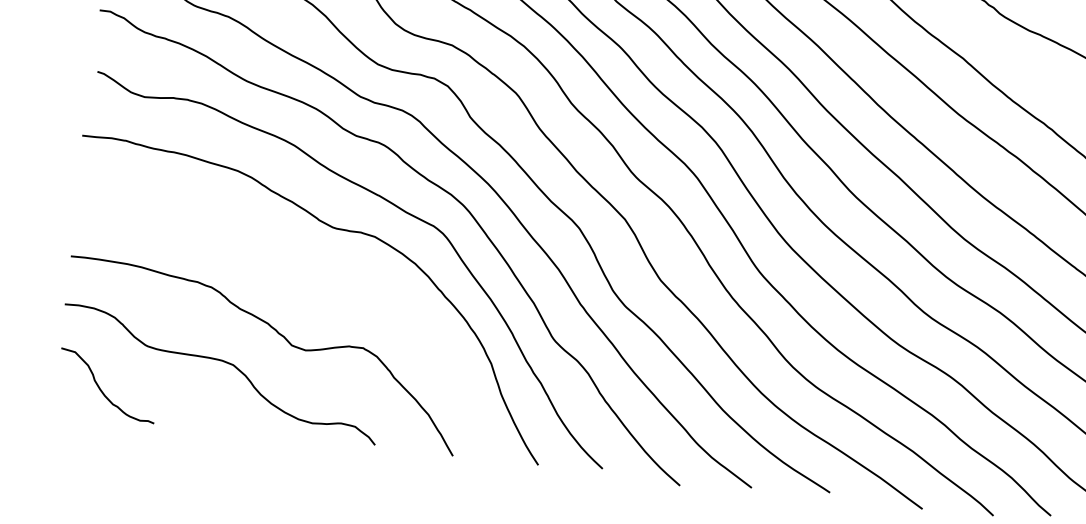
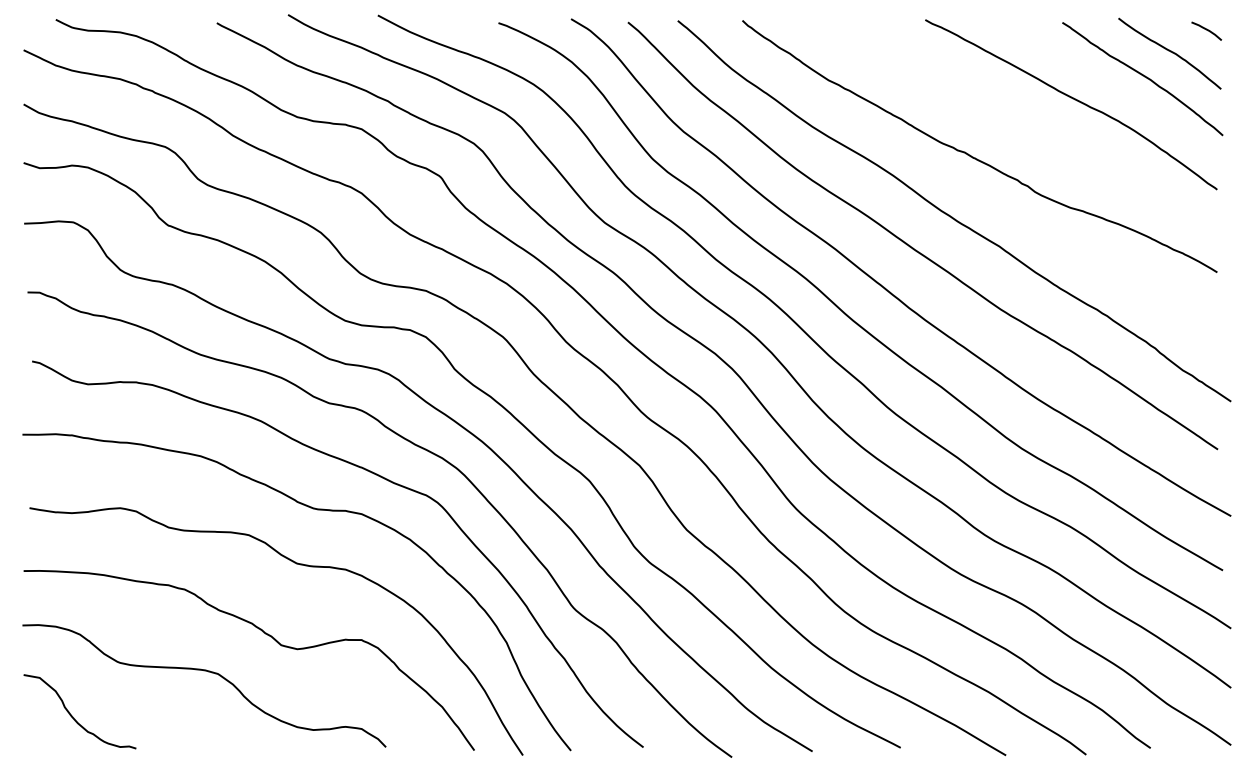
curve: (312, 275) -> (296, 564), added

